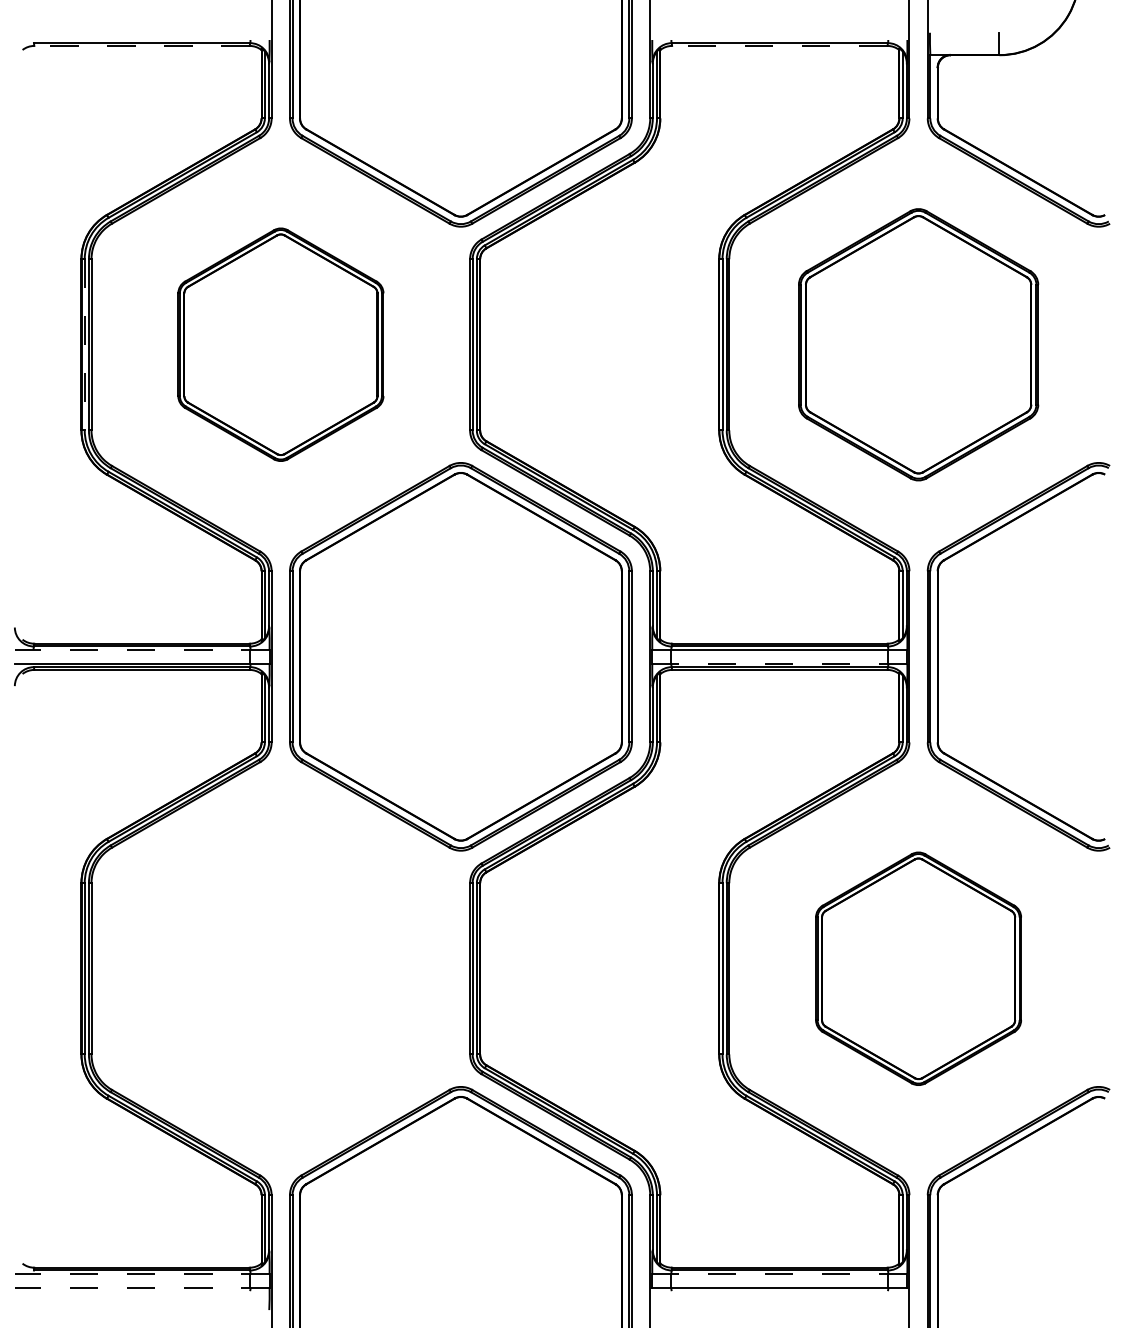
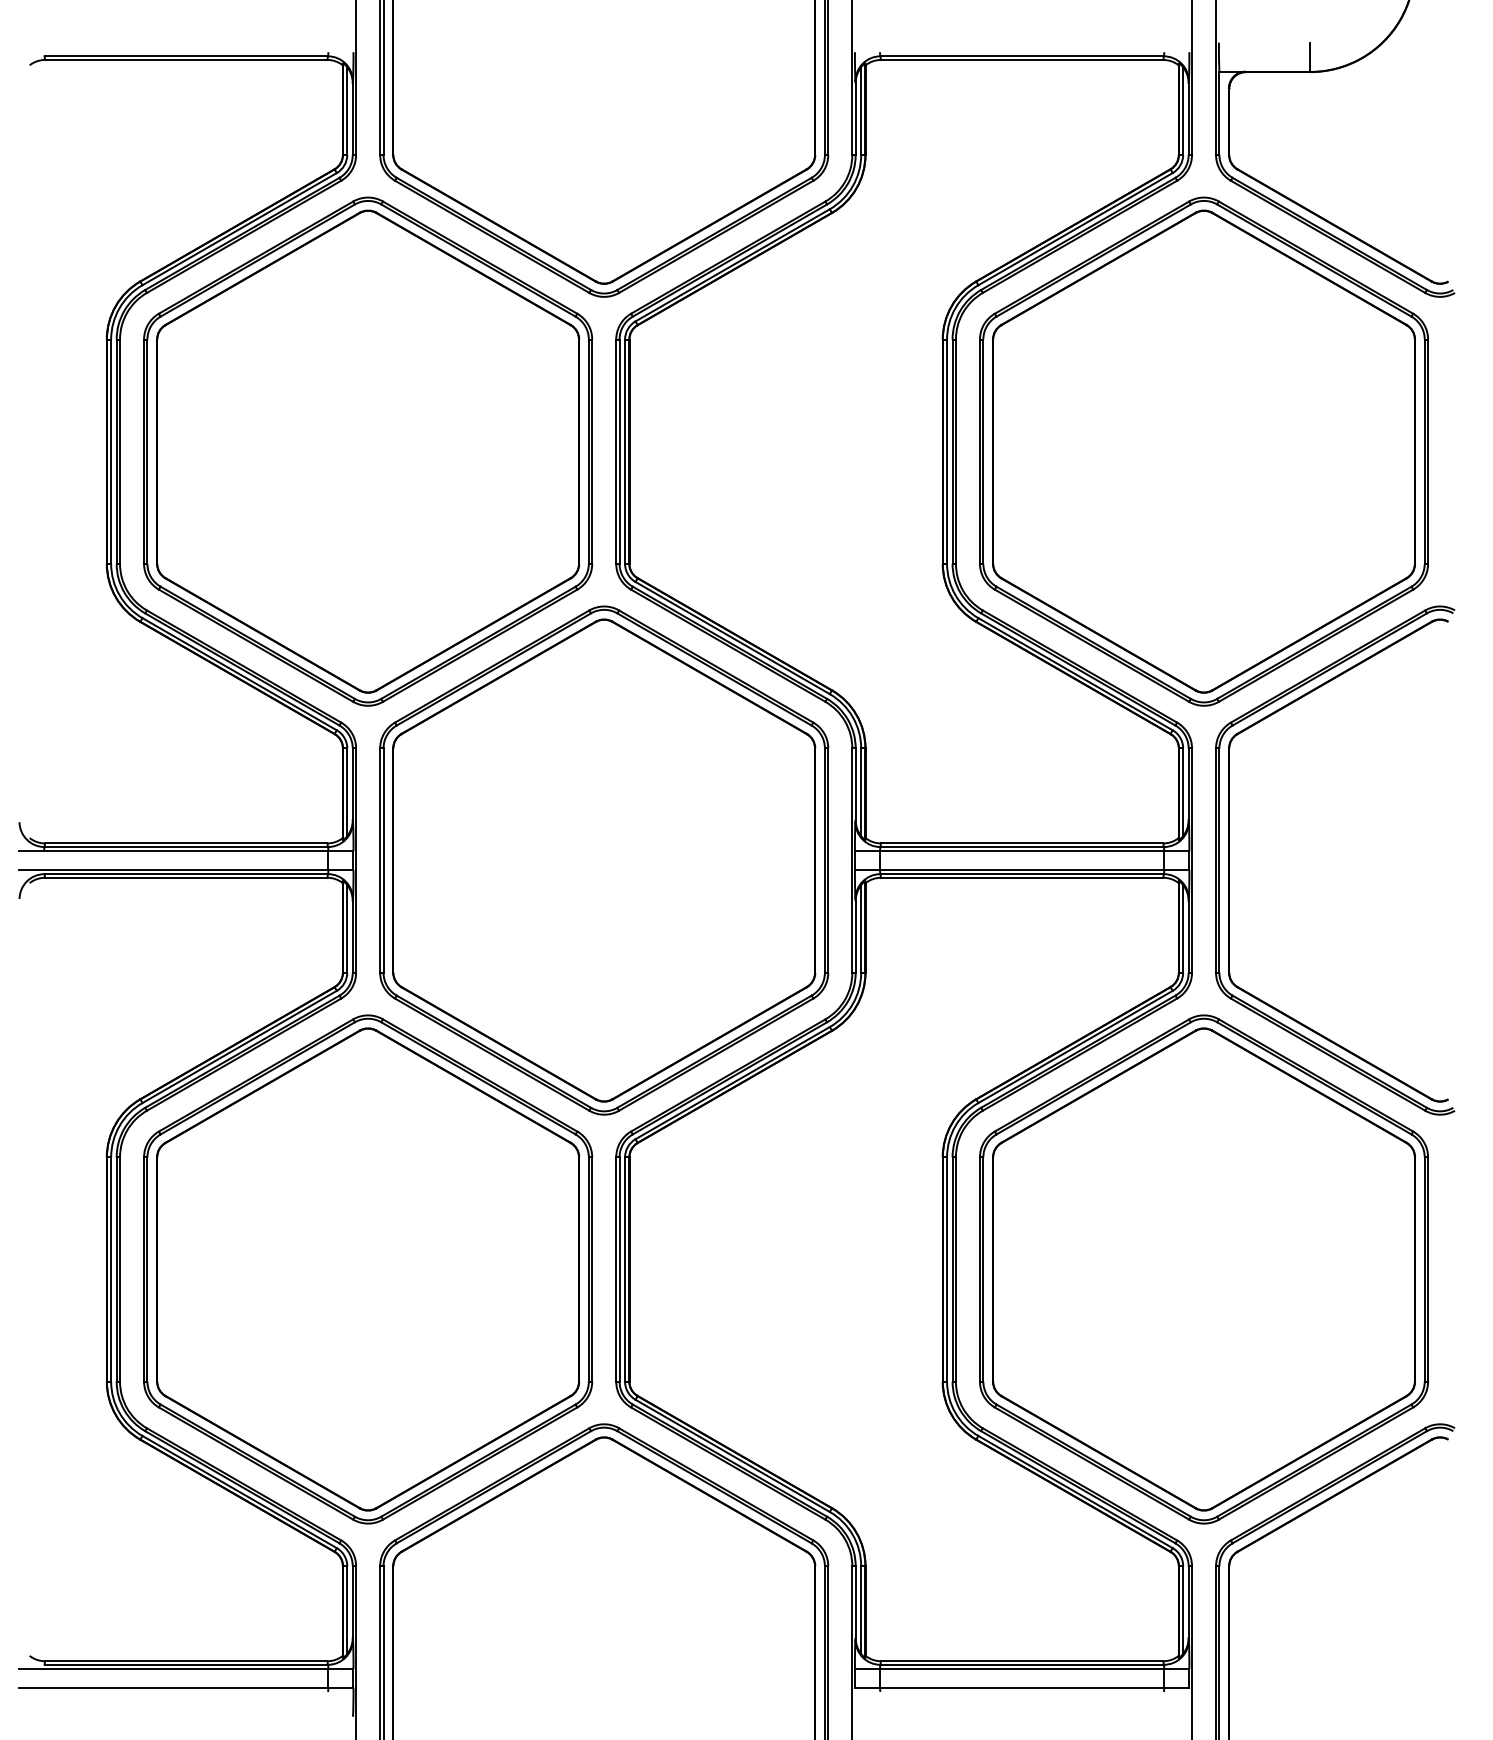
line: (141, 46) -> (185, 60), dashed -> solid
line: (779, 46) -> (1021, 60), dashed -> solid
part: (281, 344) -> (368, 451), size x1.67
part: (918, 344) -> (1203, 451), size x1.43
line: (84, 345) -> (111, 452), dashed -> solid
line: (141, 649) -> (185, 851), dashed -> solid
line: (779, 663) -> (1021, 869), dashed -> solid
part: (281, 968) -> (368, 1269), added
part: (918, 968) -> (1203, 1269), size x1.67
line: (141, 1274) -> (185, 1669), dashed -> solid
line: (779, 1274) -> (1021, 1669), dashed -> solid
line: (141, 1287) -> (185, 1687), dashed -> solid

